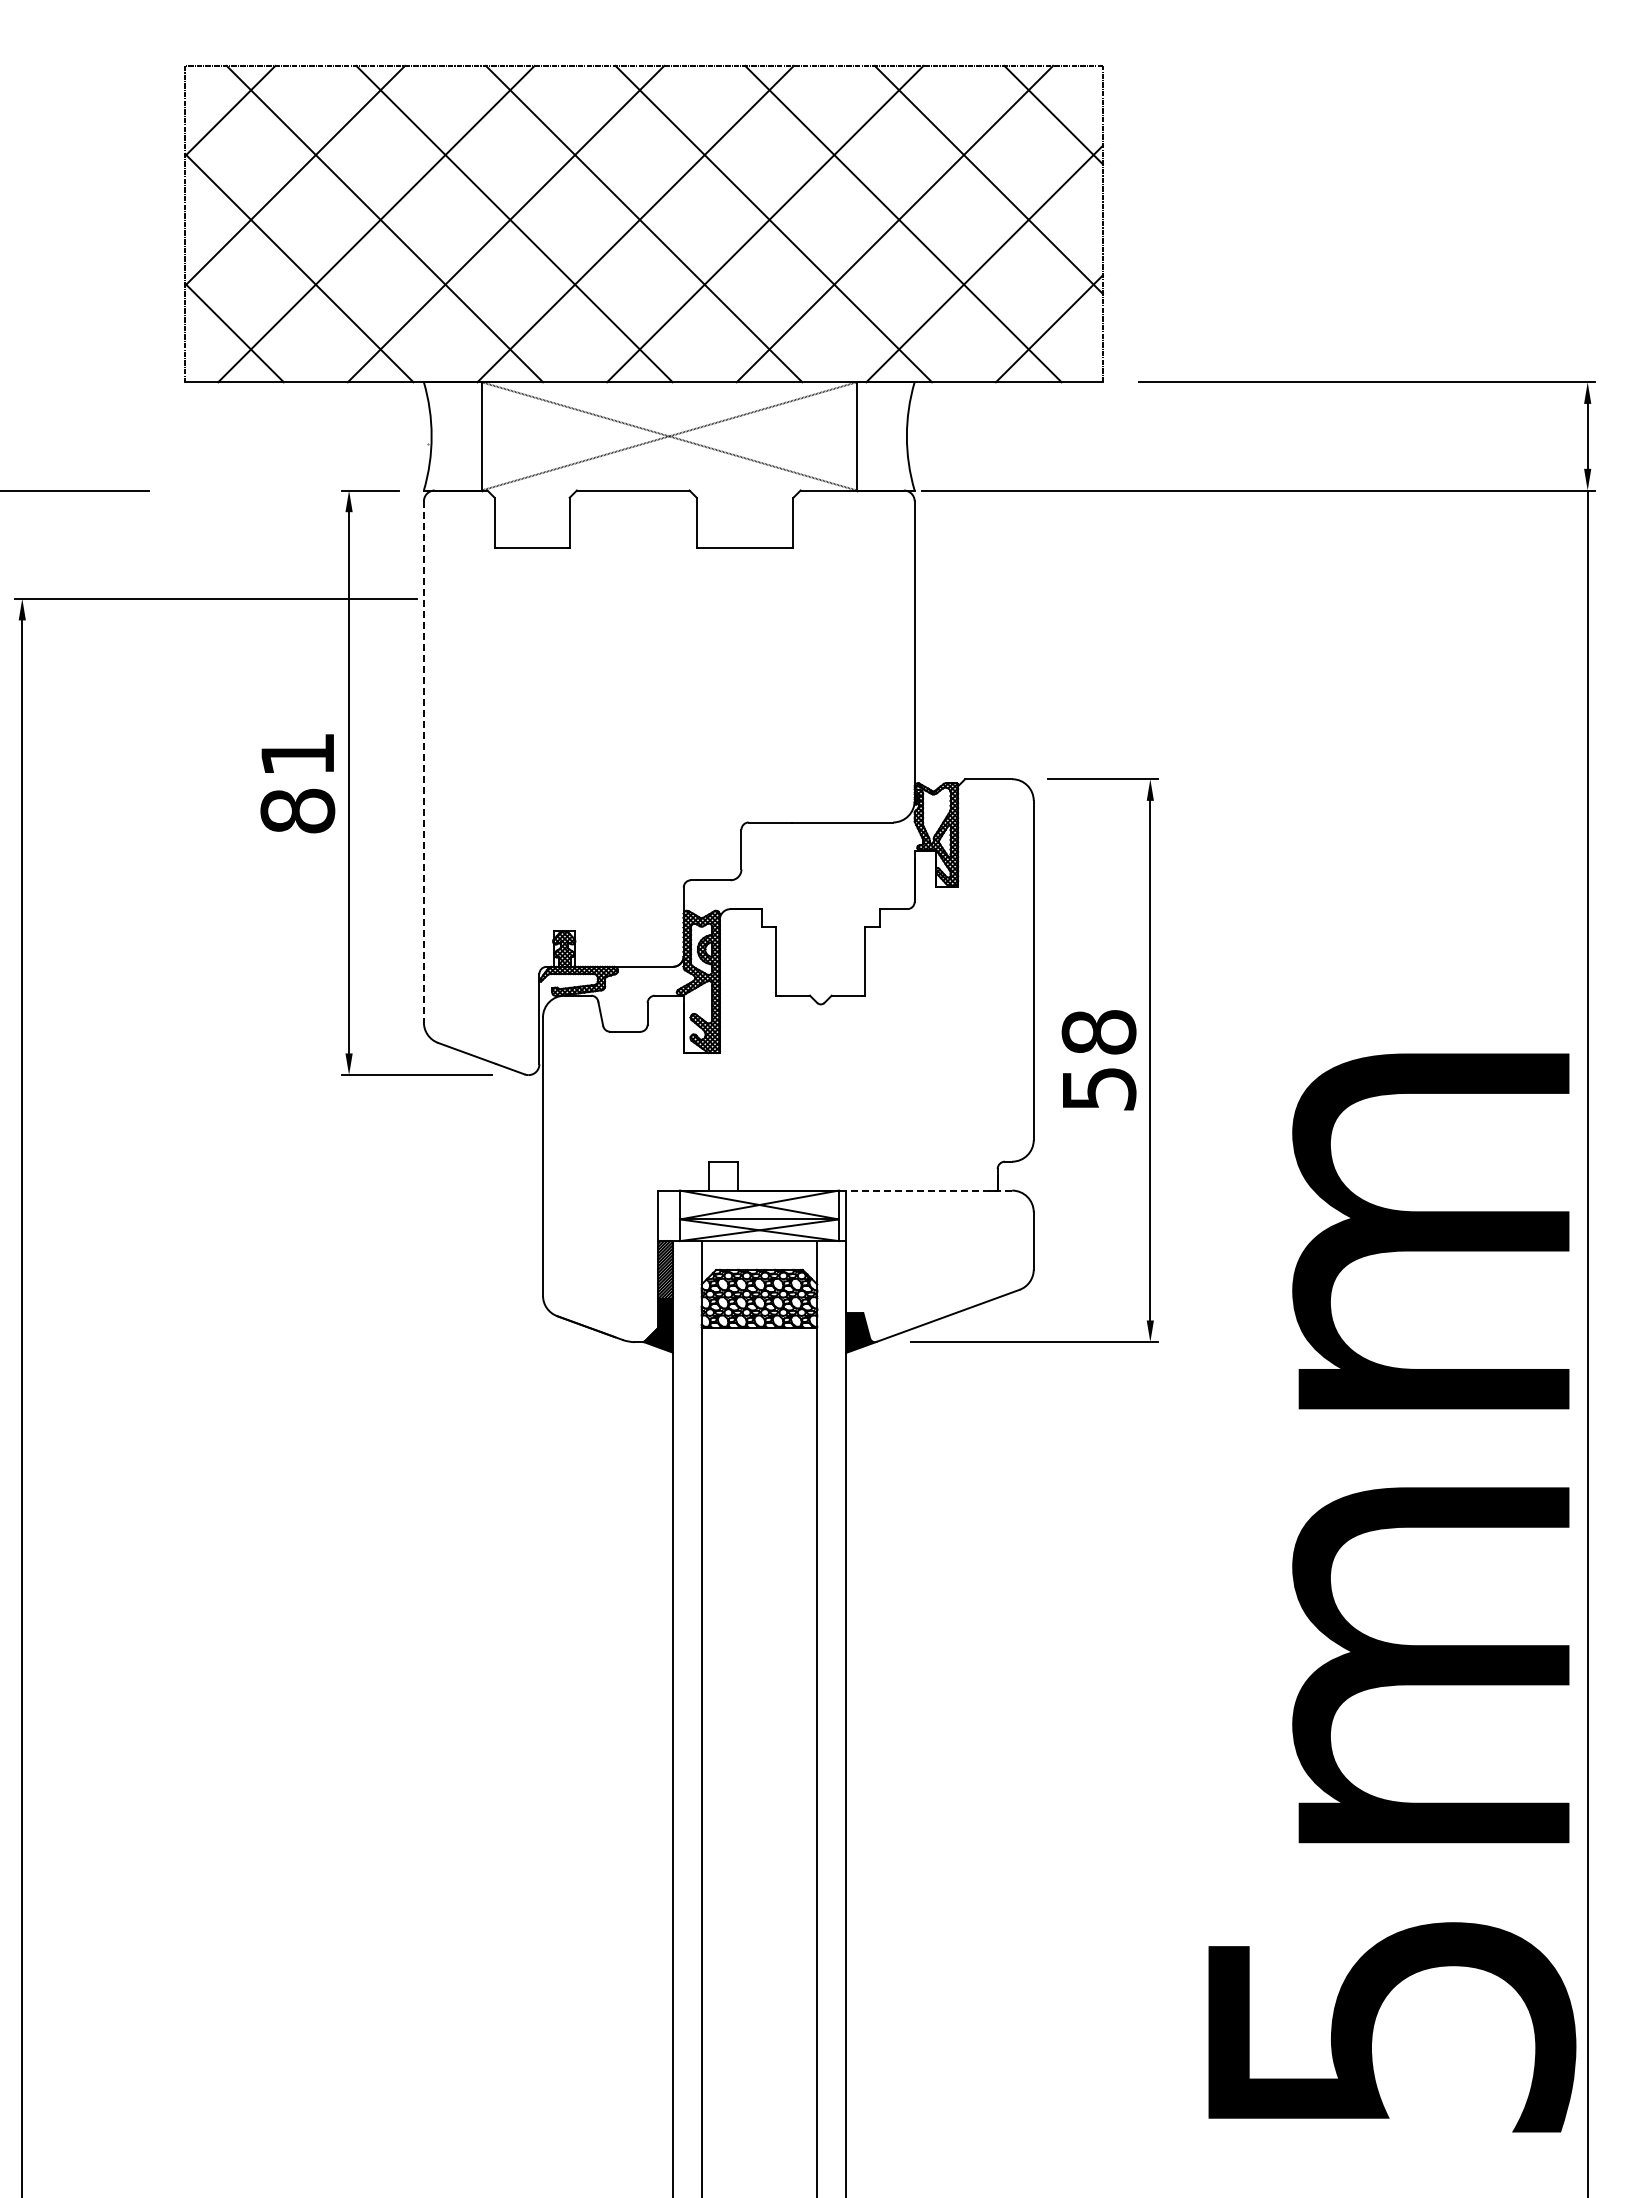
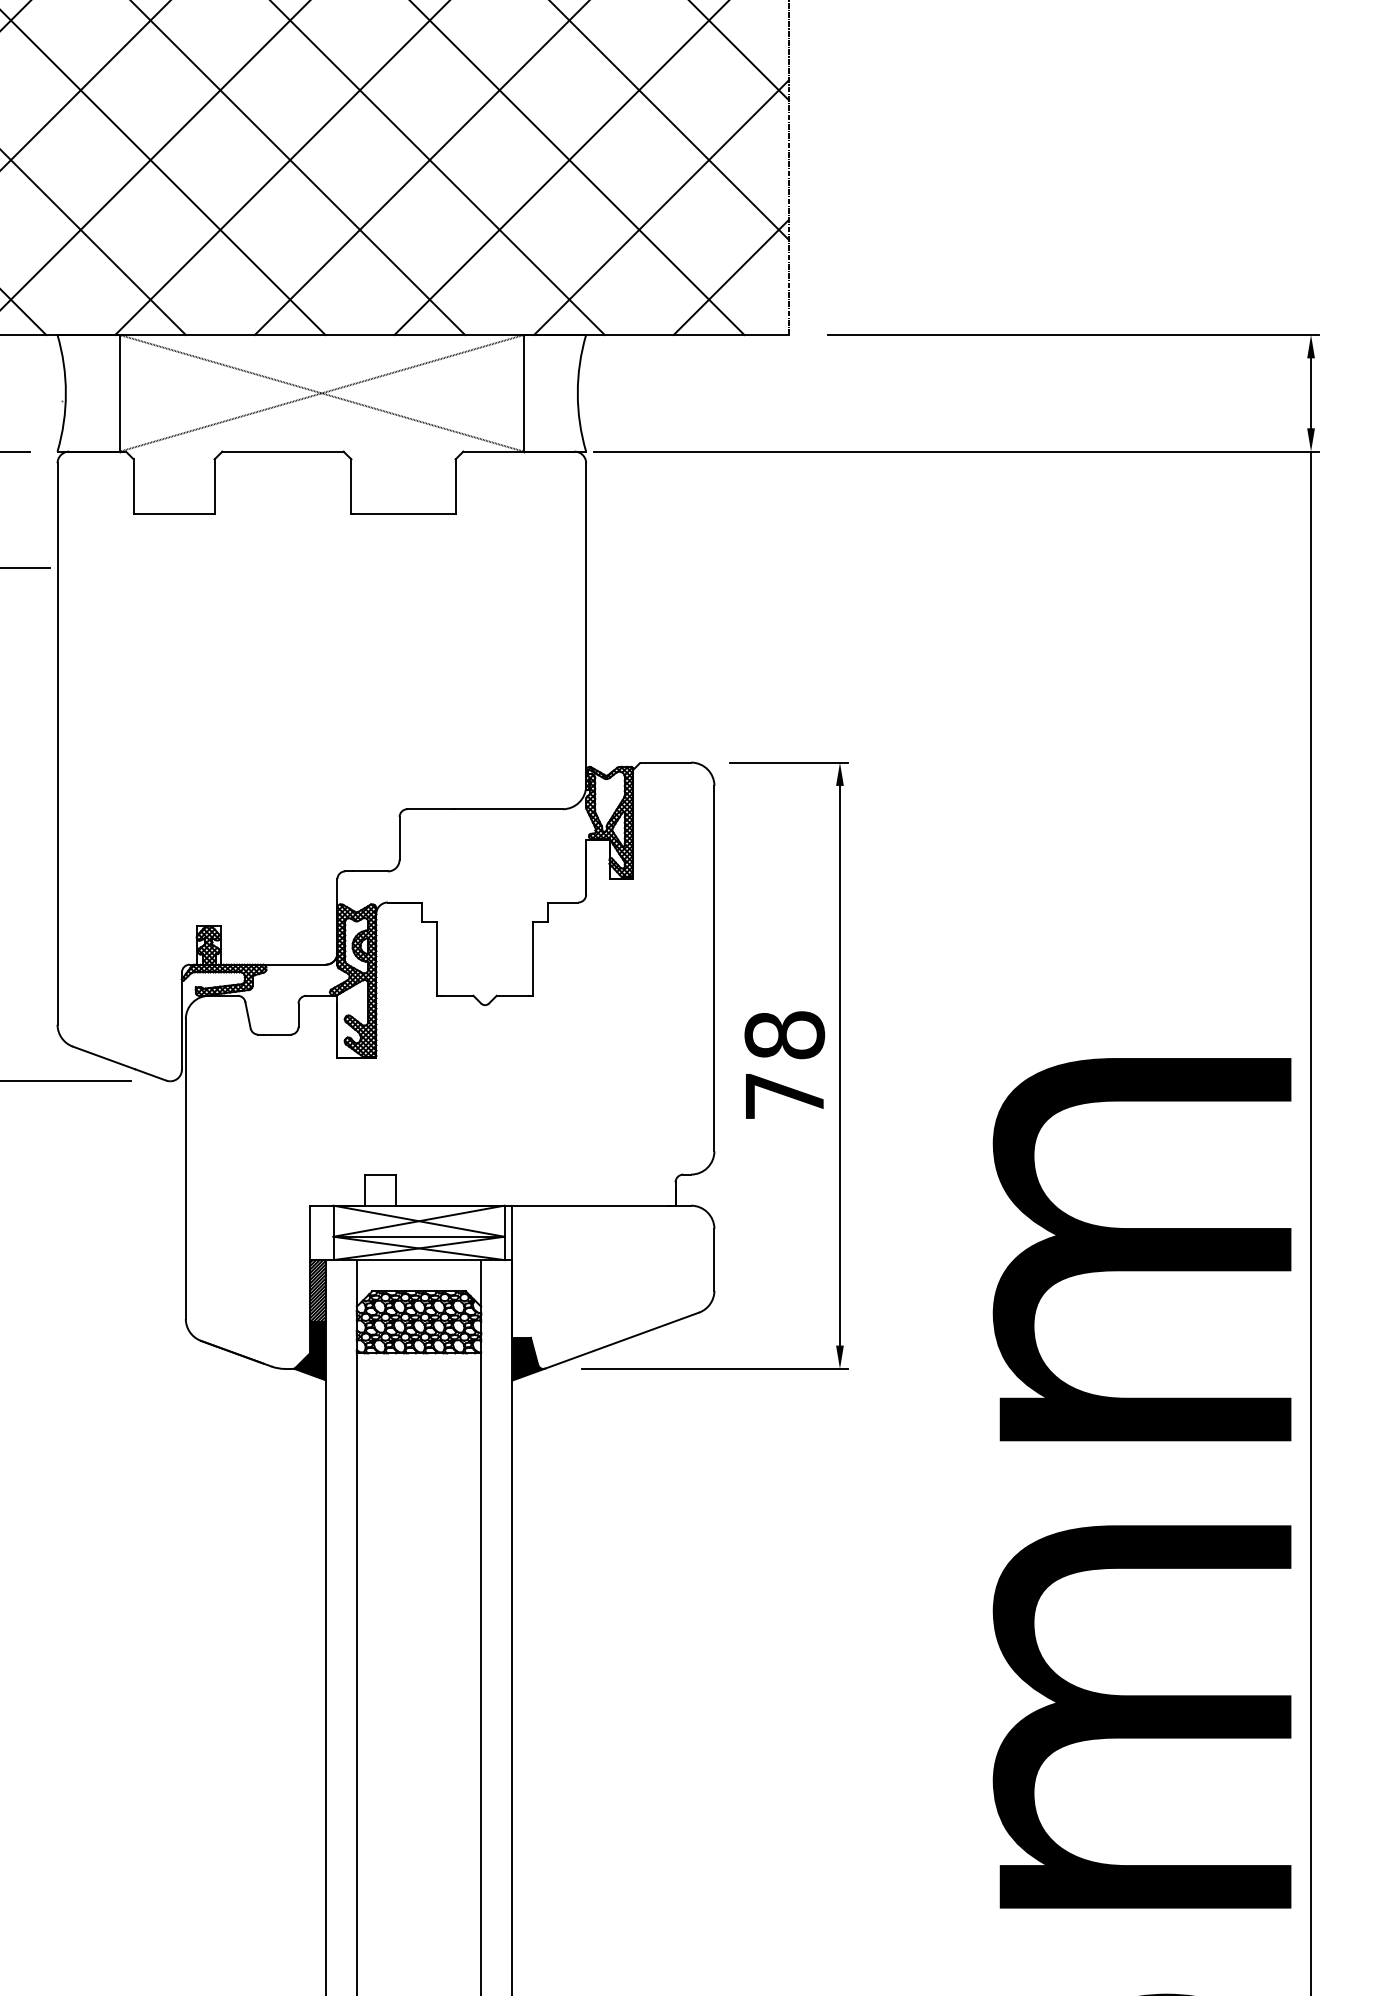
line: (423, 761) -> (57, 743), dashed -> solid
text: (1099, 1089) -> (785, 1096), 58 -> 78
line: (929, 1190) -> (602, 1205), dashed -> solid

